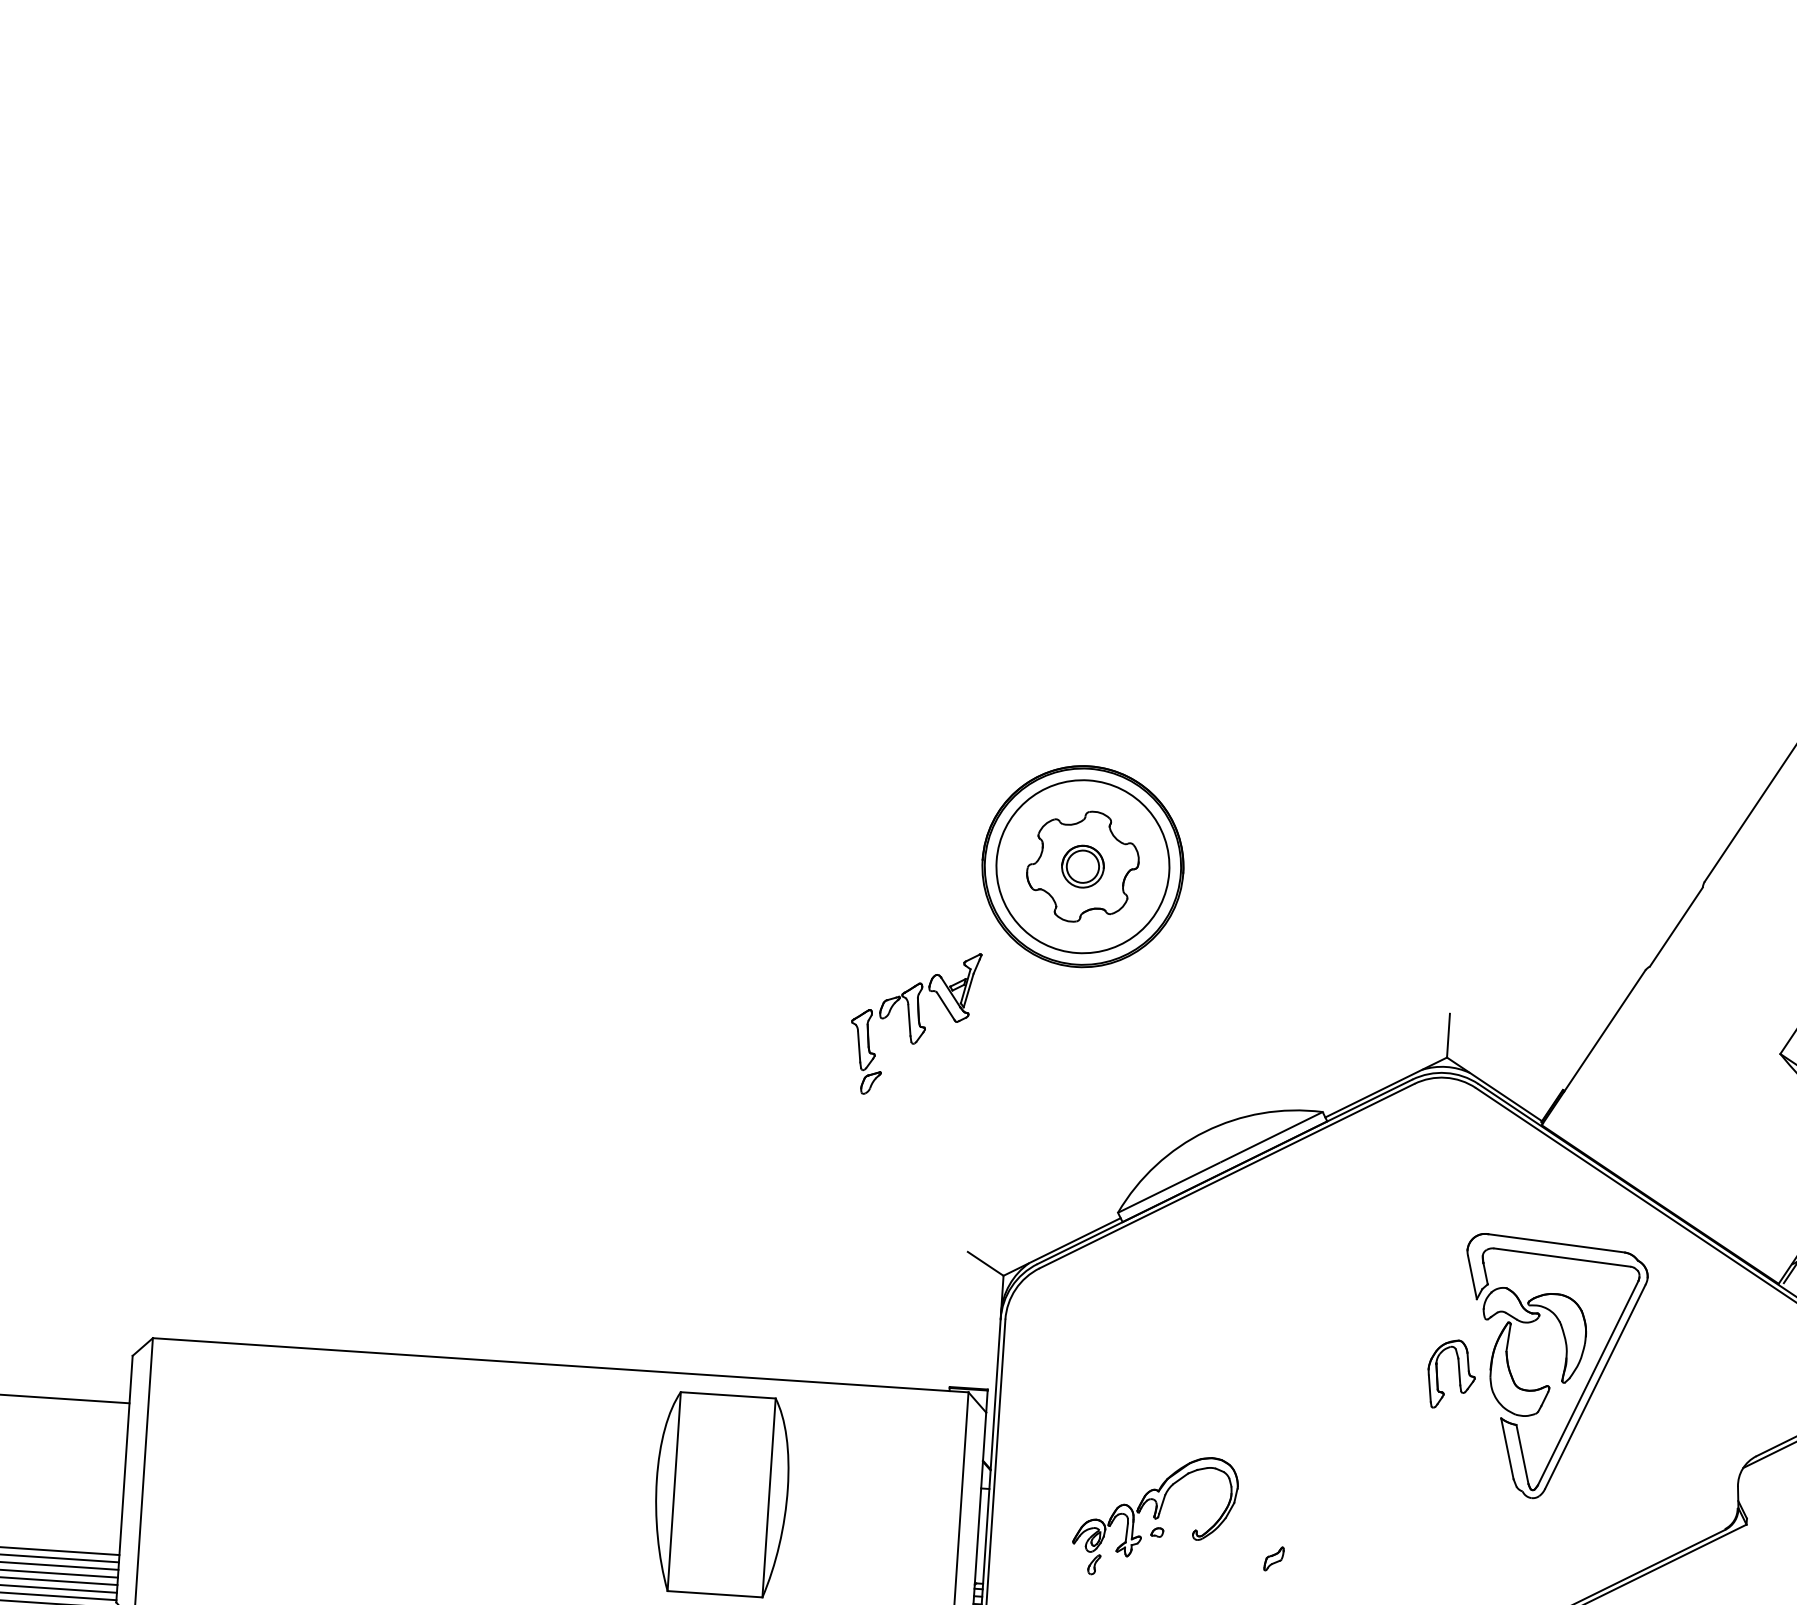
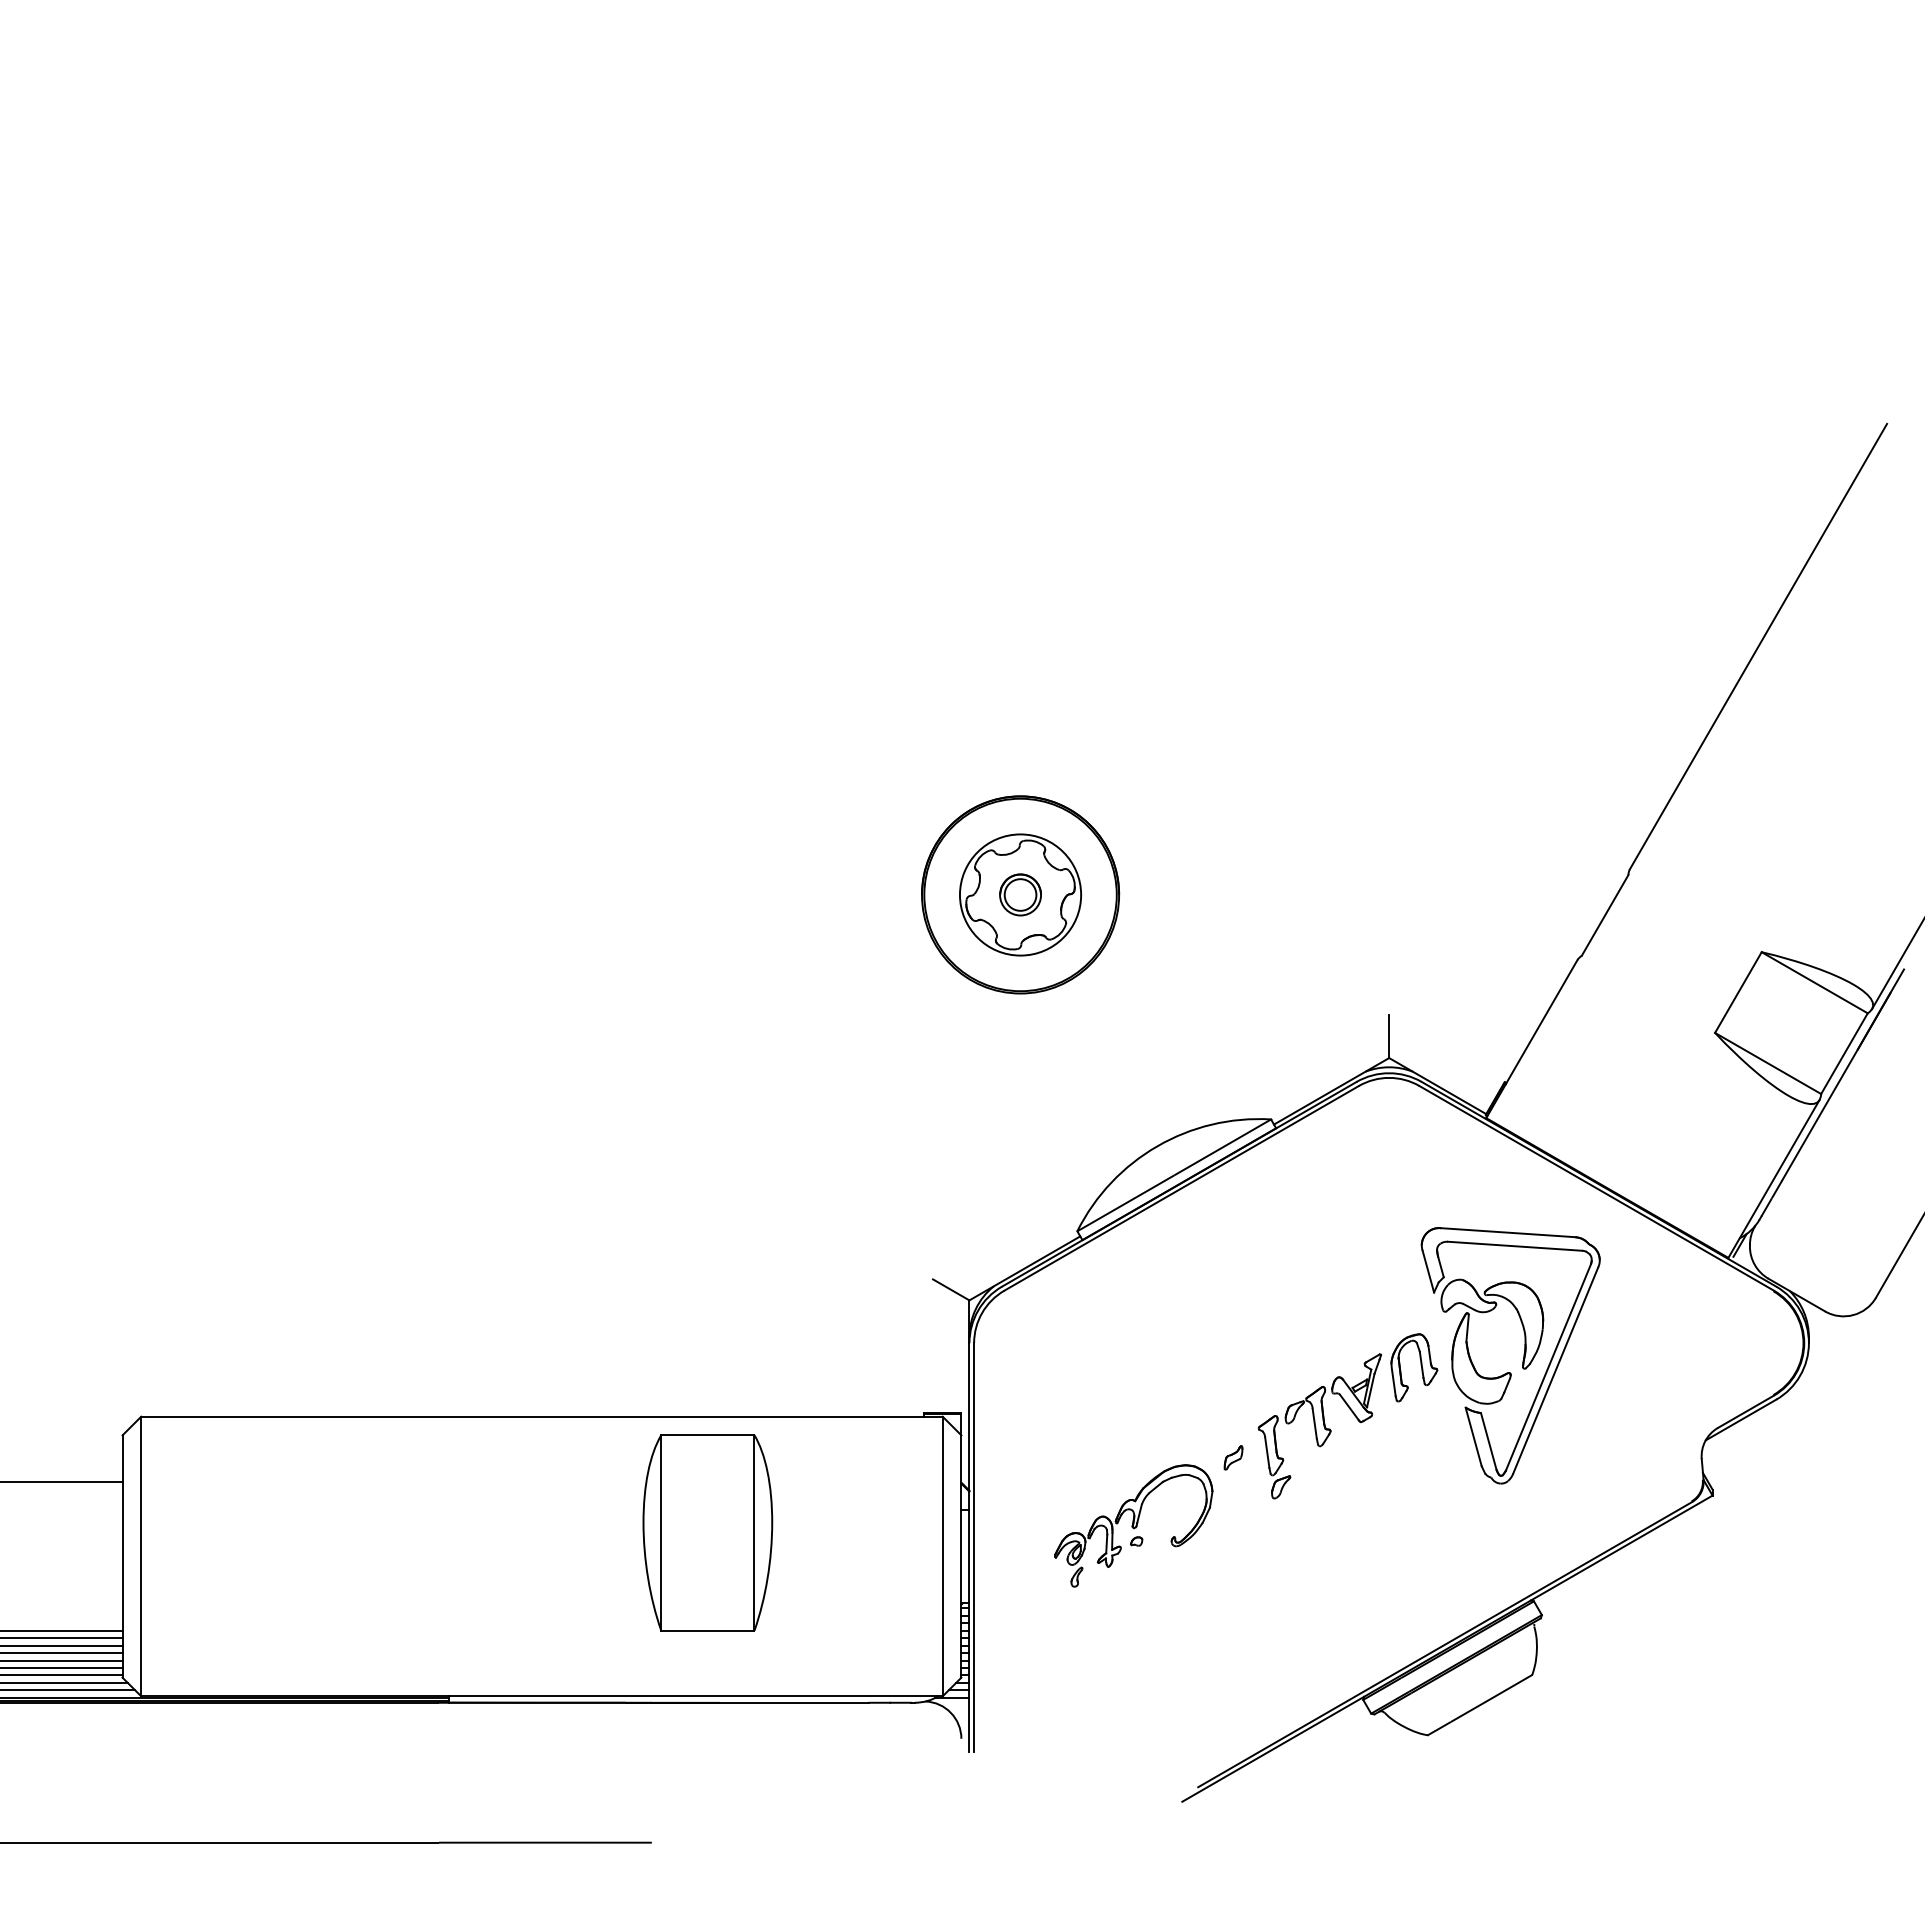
circle: (1082, 866) -> (1020, 894), size x0.71
part: (914, 1023) -> (1319, 1426), moved
part: (1274, 1558) -> (1233, 1457), moved

